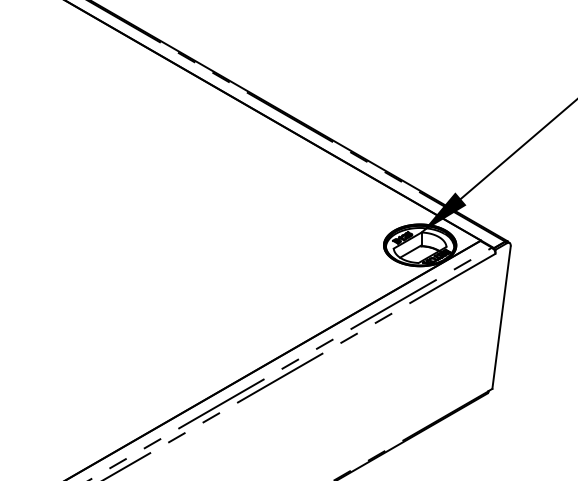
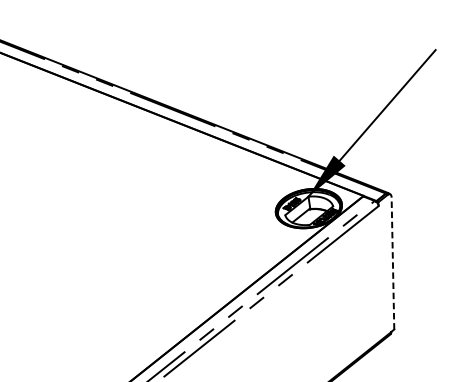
line: (501, 317) -> (392, 263), solid -> dashed

